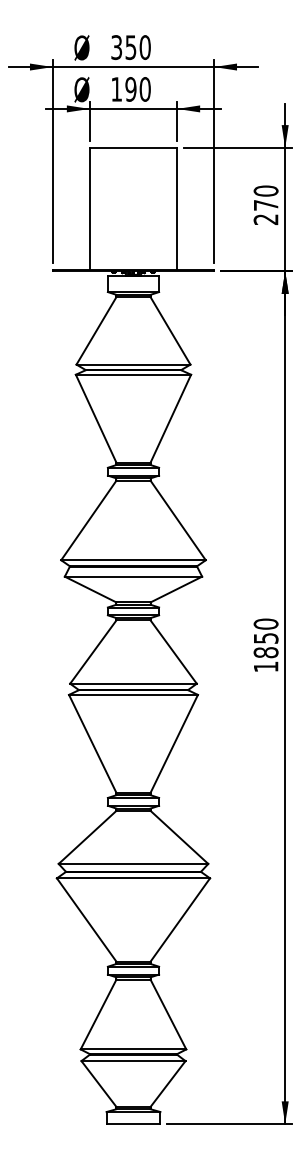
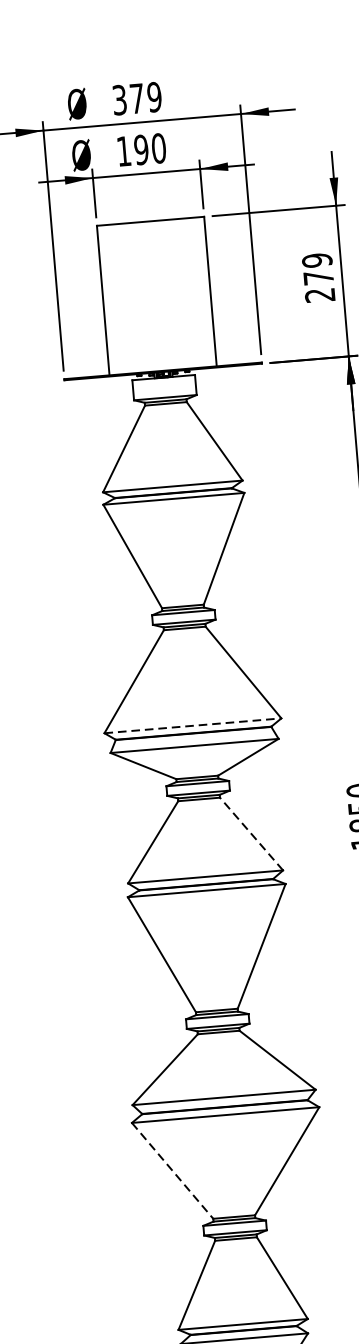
text: (137, 47) -> (145, 97), 350 -> 379
text: (265, 190) -> (316, 259), 270 -> 279
line: (134, 560) -> (194, 726), solid -> dashed
line: (173, 651) -> (251, 833), solid -> dashed
line: (86, 920) -> (172, 1171), solid -> dashed

